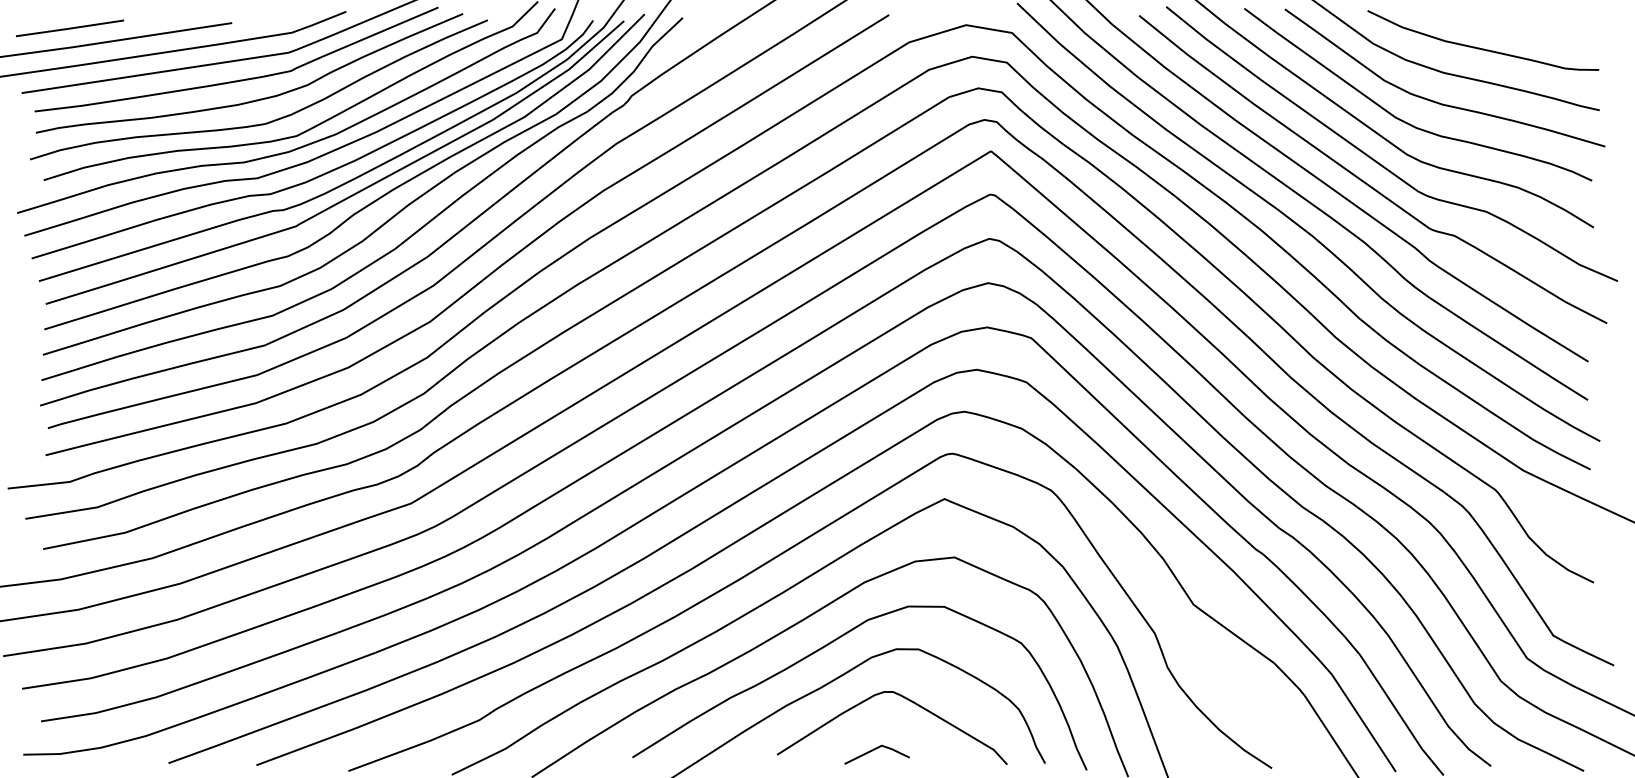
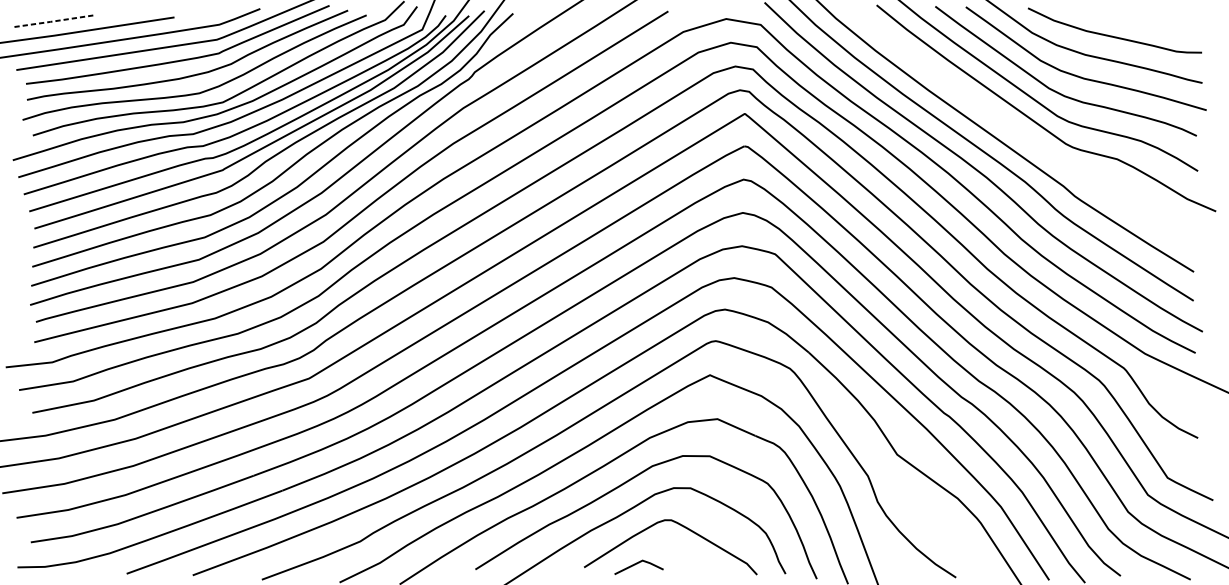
line: (69, 28) -> (52, 21), solid -> dashed
curve: (1362, 179) -> (1024, 135), removed
line: (874, 750) -> (637, 564), moved

